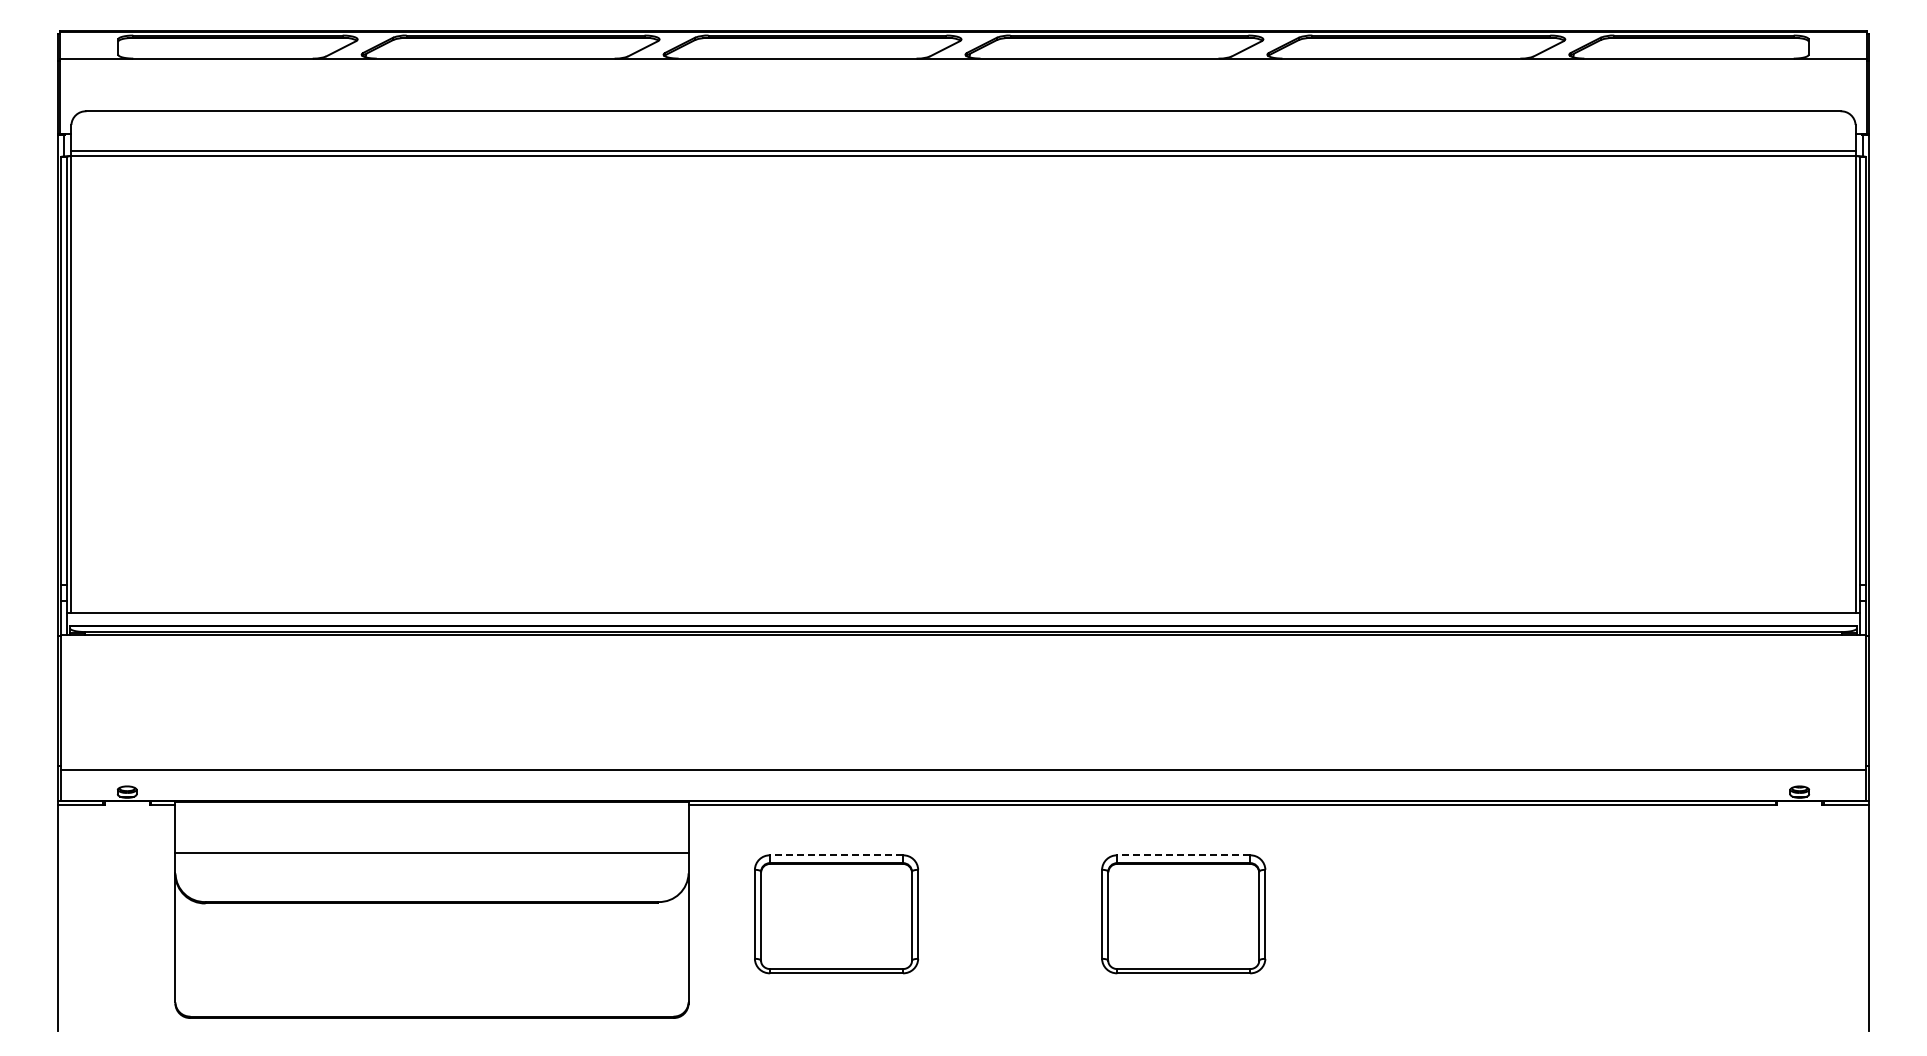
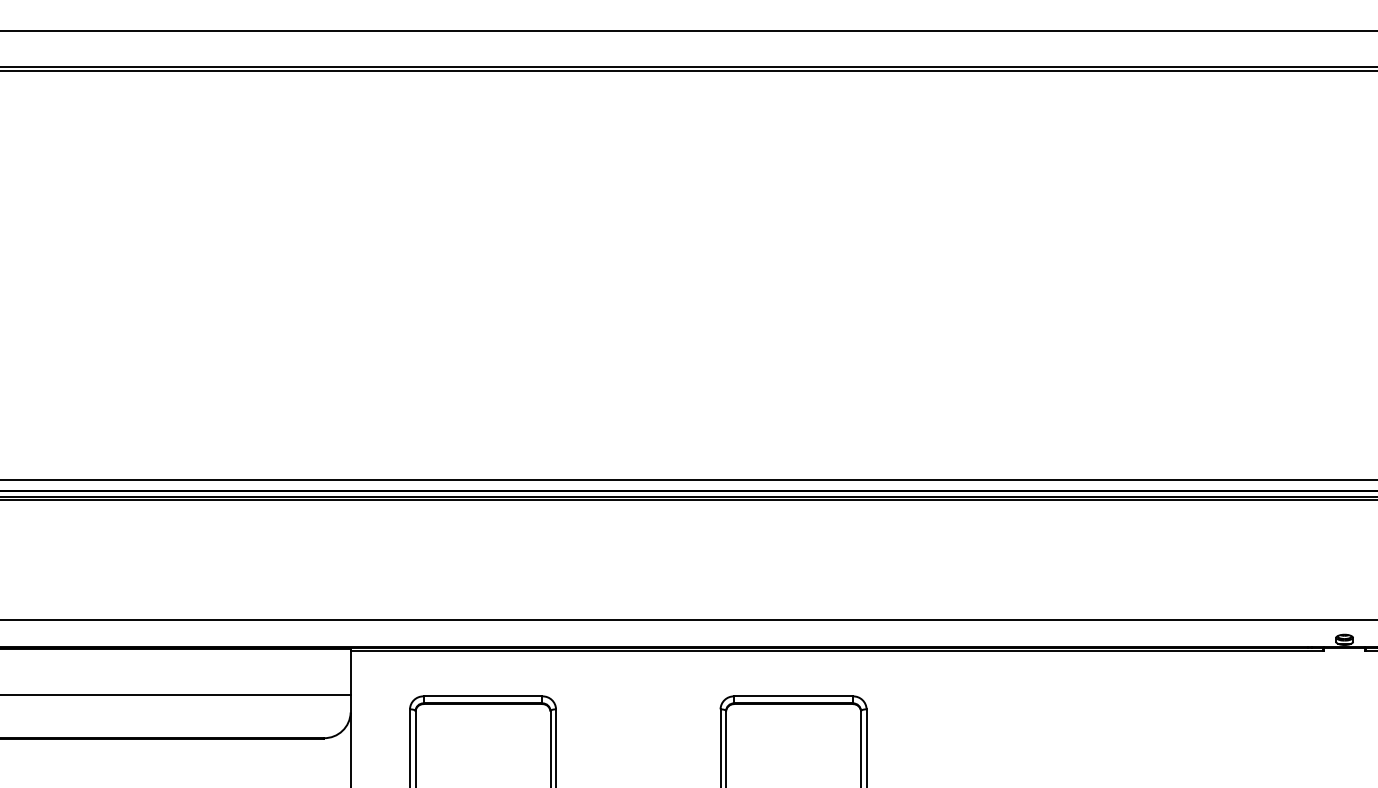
line: (836, 855) -> (482, 696), dashed -> solid
line: (1183, 855) -> (793, 696), dashed -> solid

